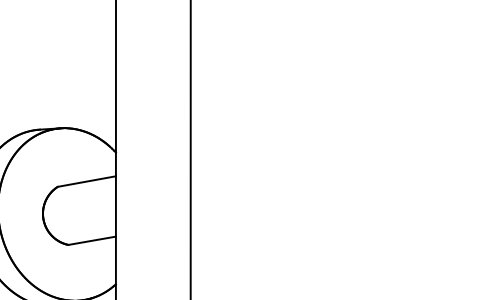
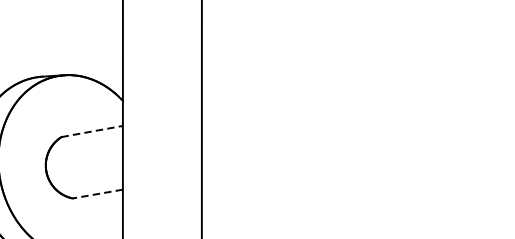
line: (86, 181) -> (91, 131), solid -> dashed
line: (91, 240) -> (97, 193), solid -> dashed

